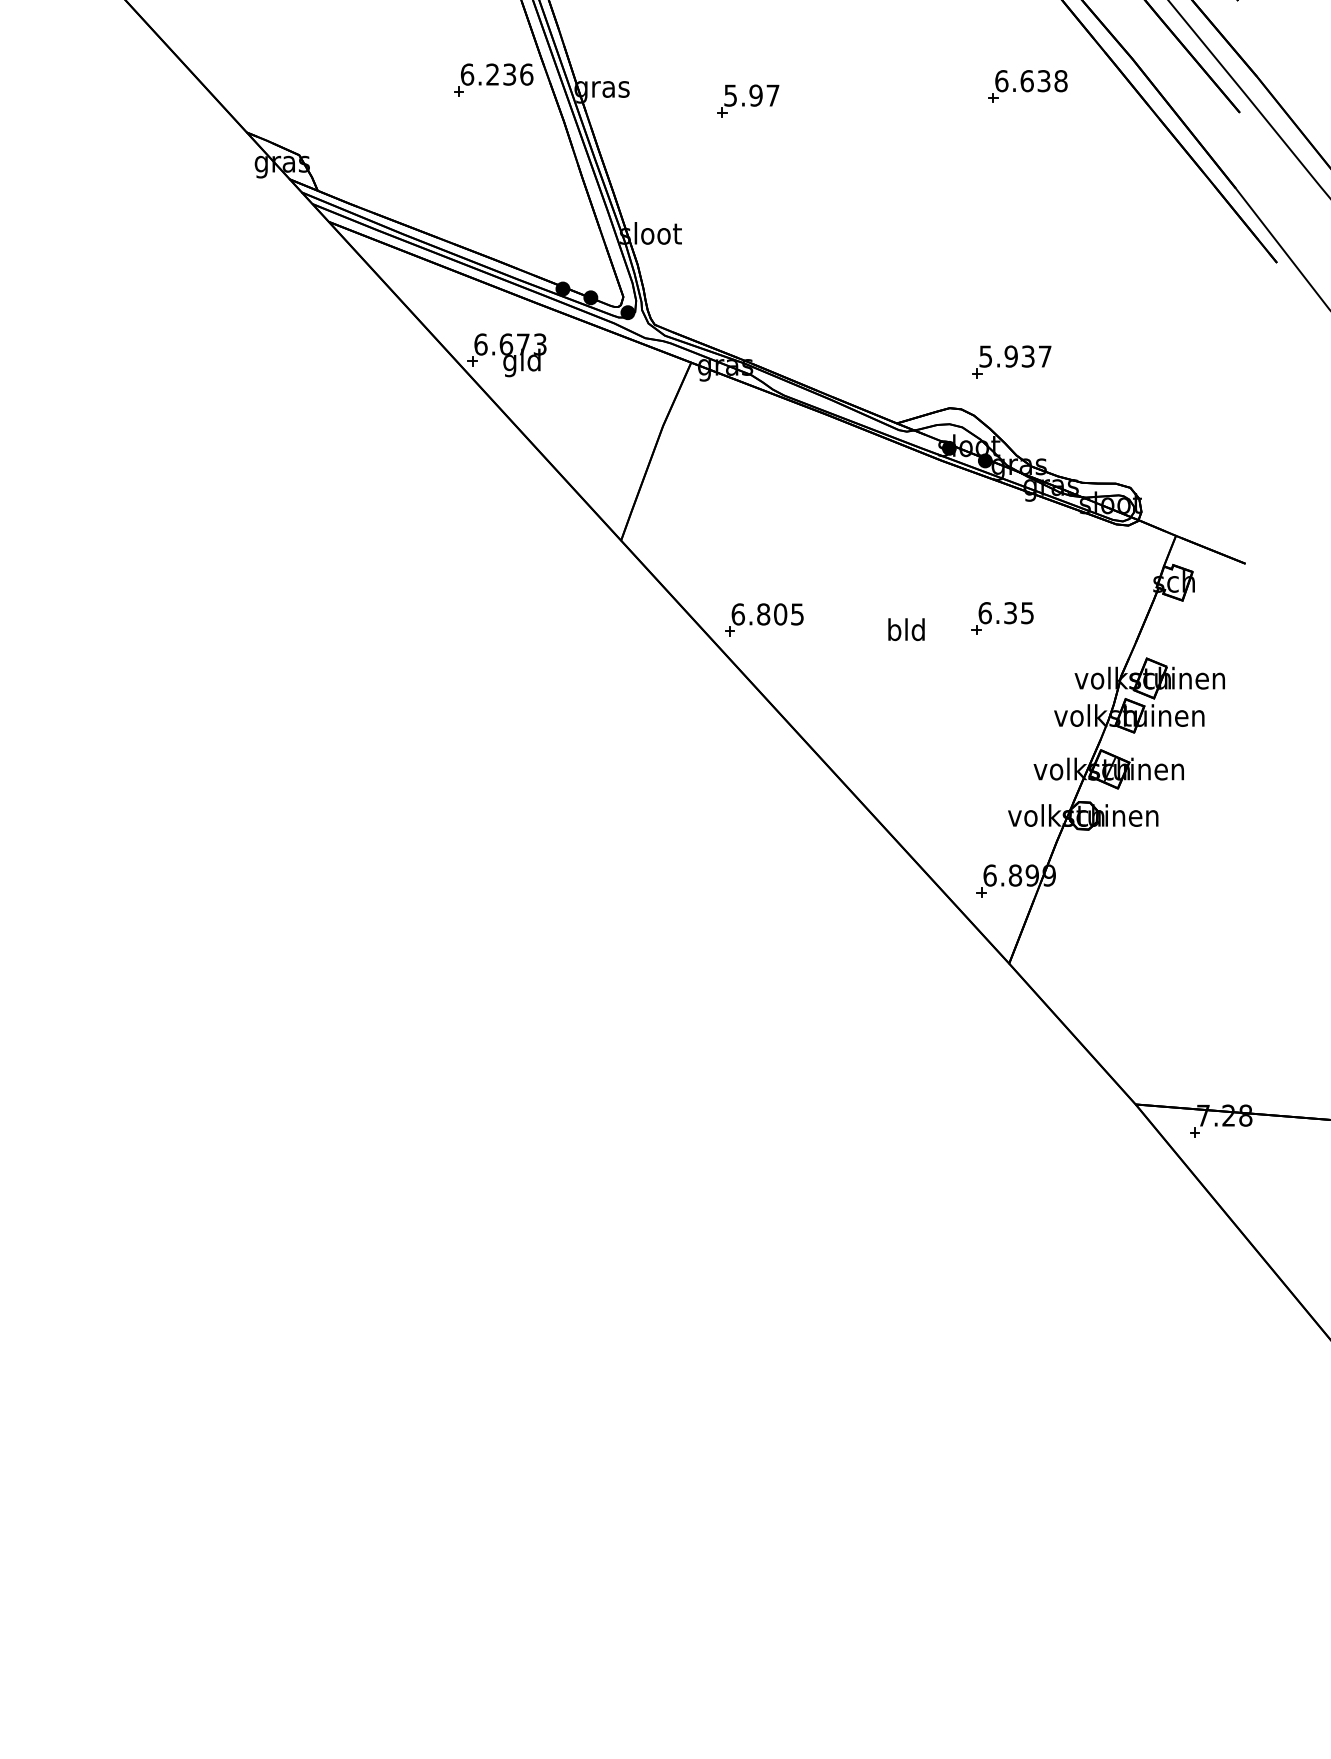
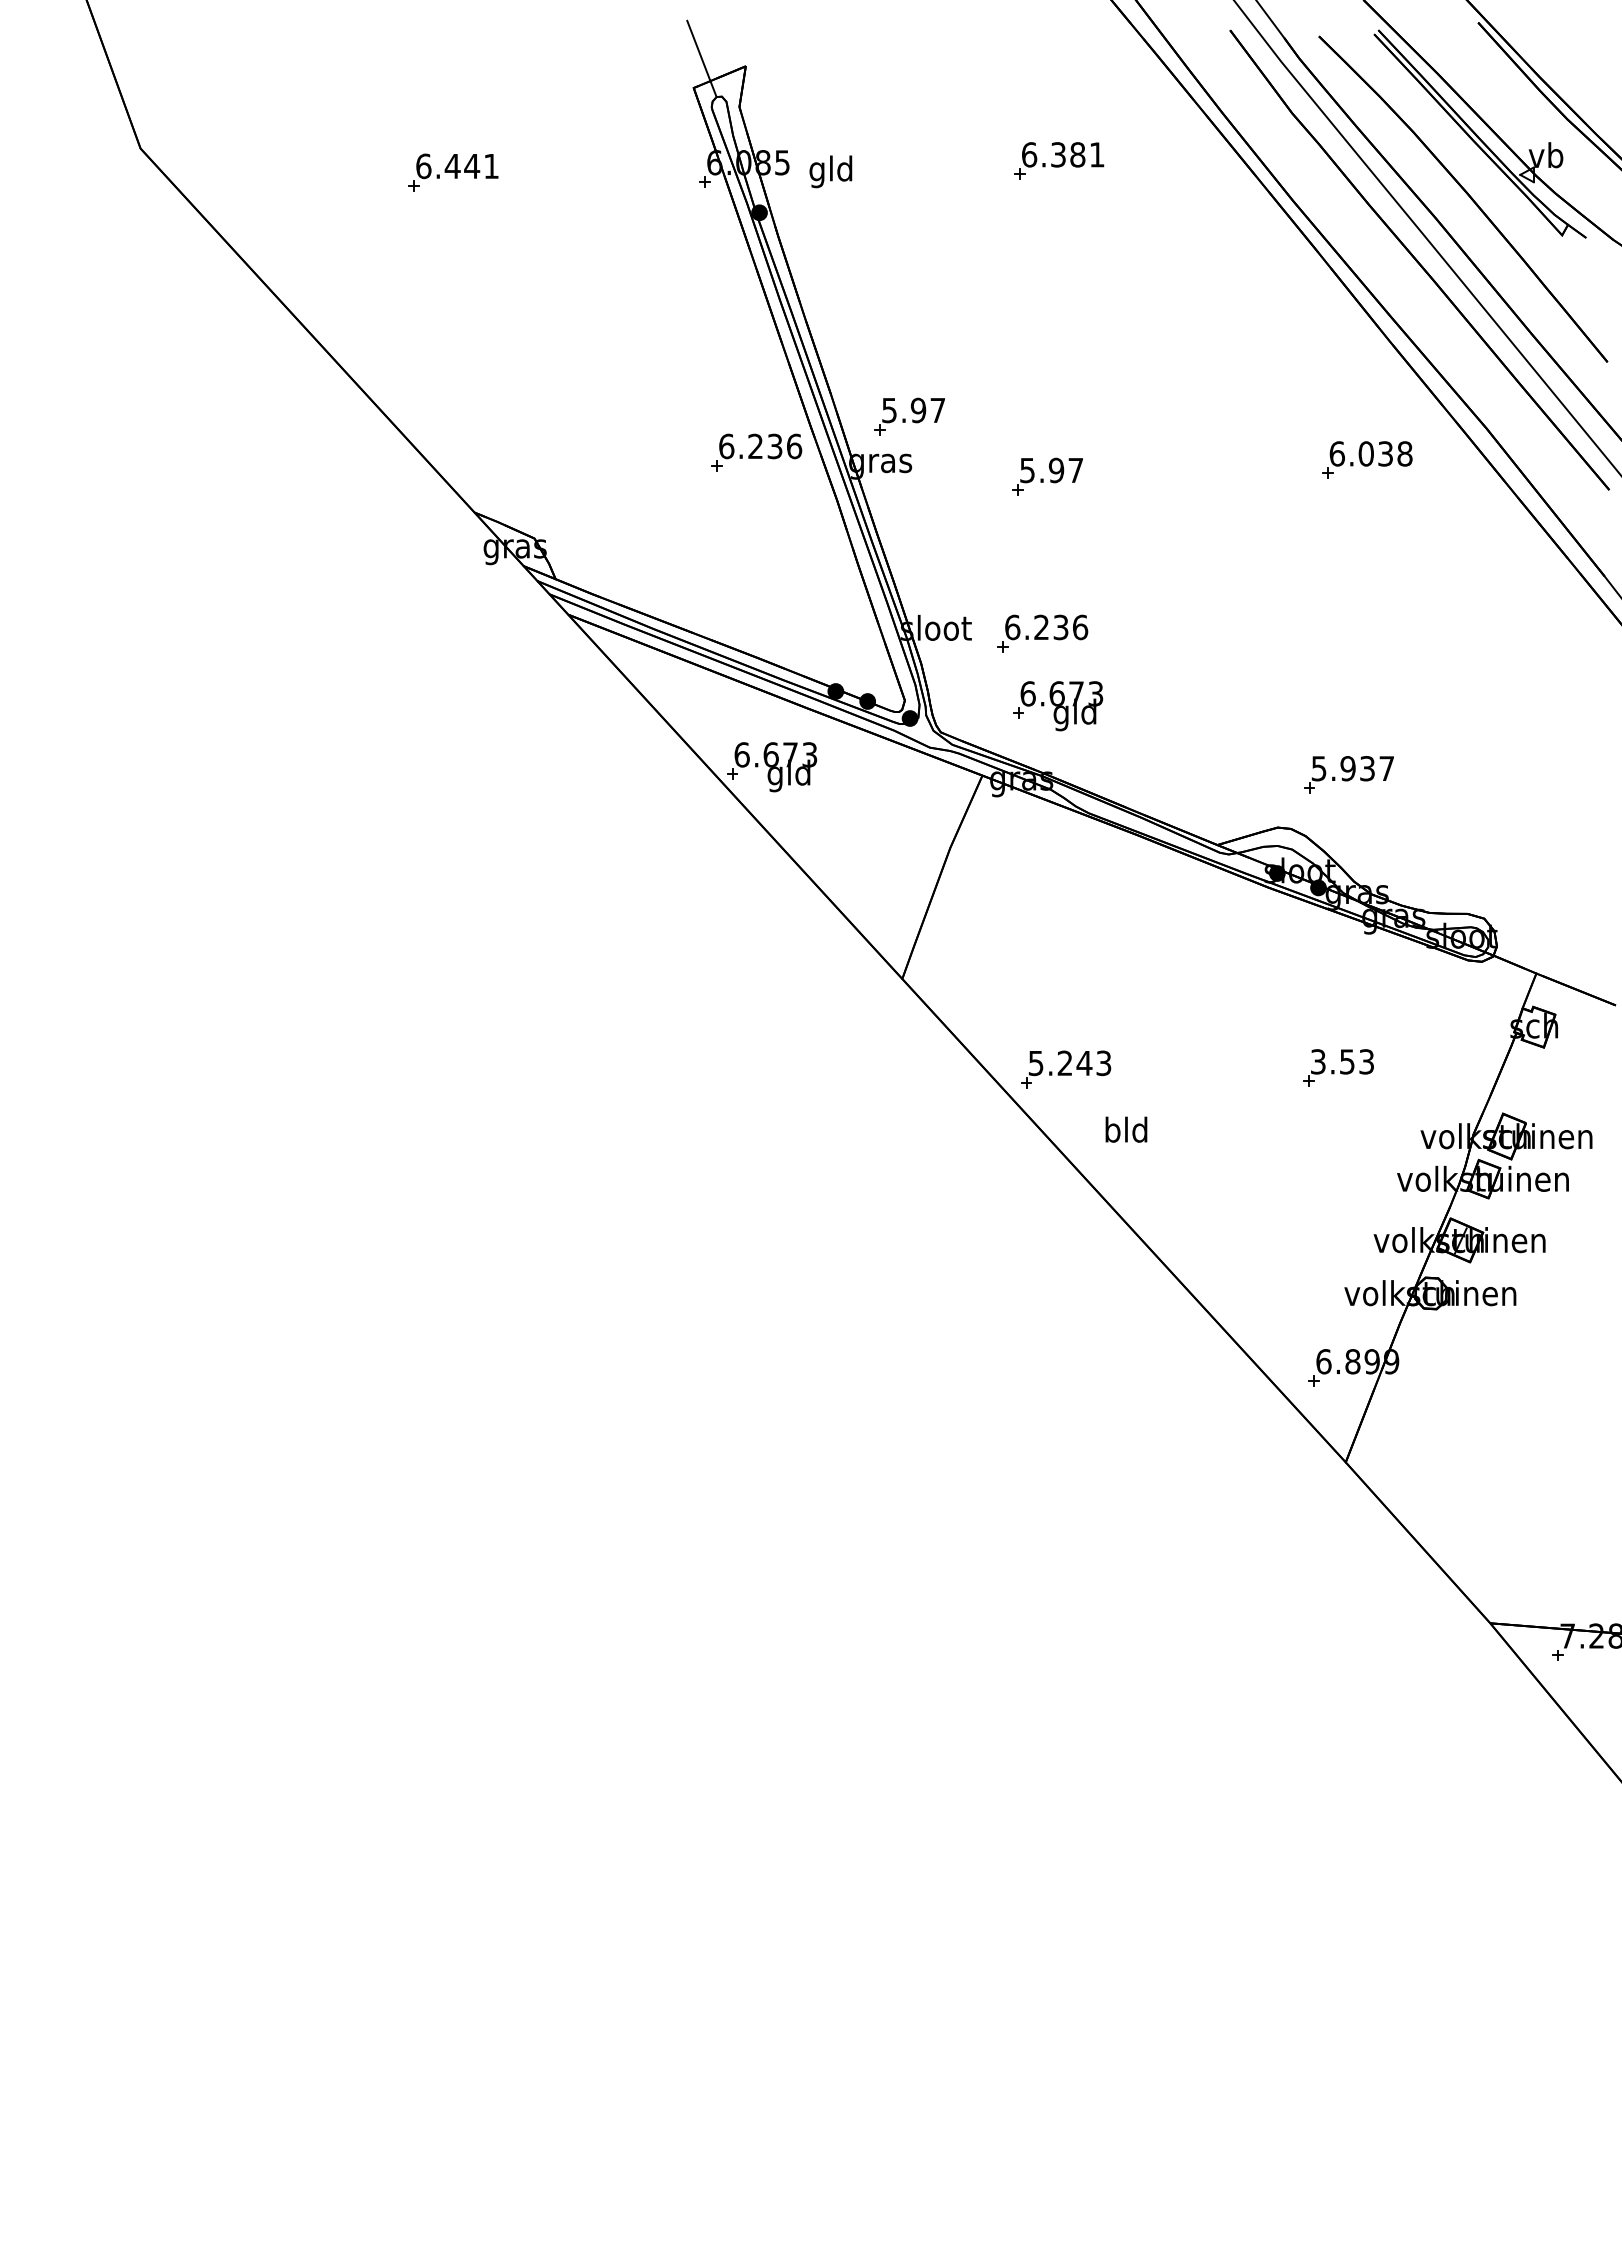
part: (627, 48) -> (909, 416), added
text: (1027, 80) -> (1366, 453), 6.638 -> 6.038
part: (743, 238) -> (1042, 633), added
part: (757, 302) -> (1058, 706), added
text: (1005, 612) -> (1341, 1061), 6.35 -> 3.53
text: (767, 614) -> (1069, 1063), 6.805 -> 5.243
text: (906, 629) -> (1126, 1129), moved

